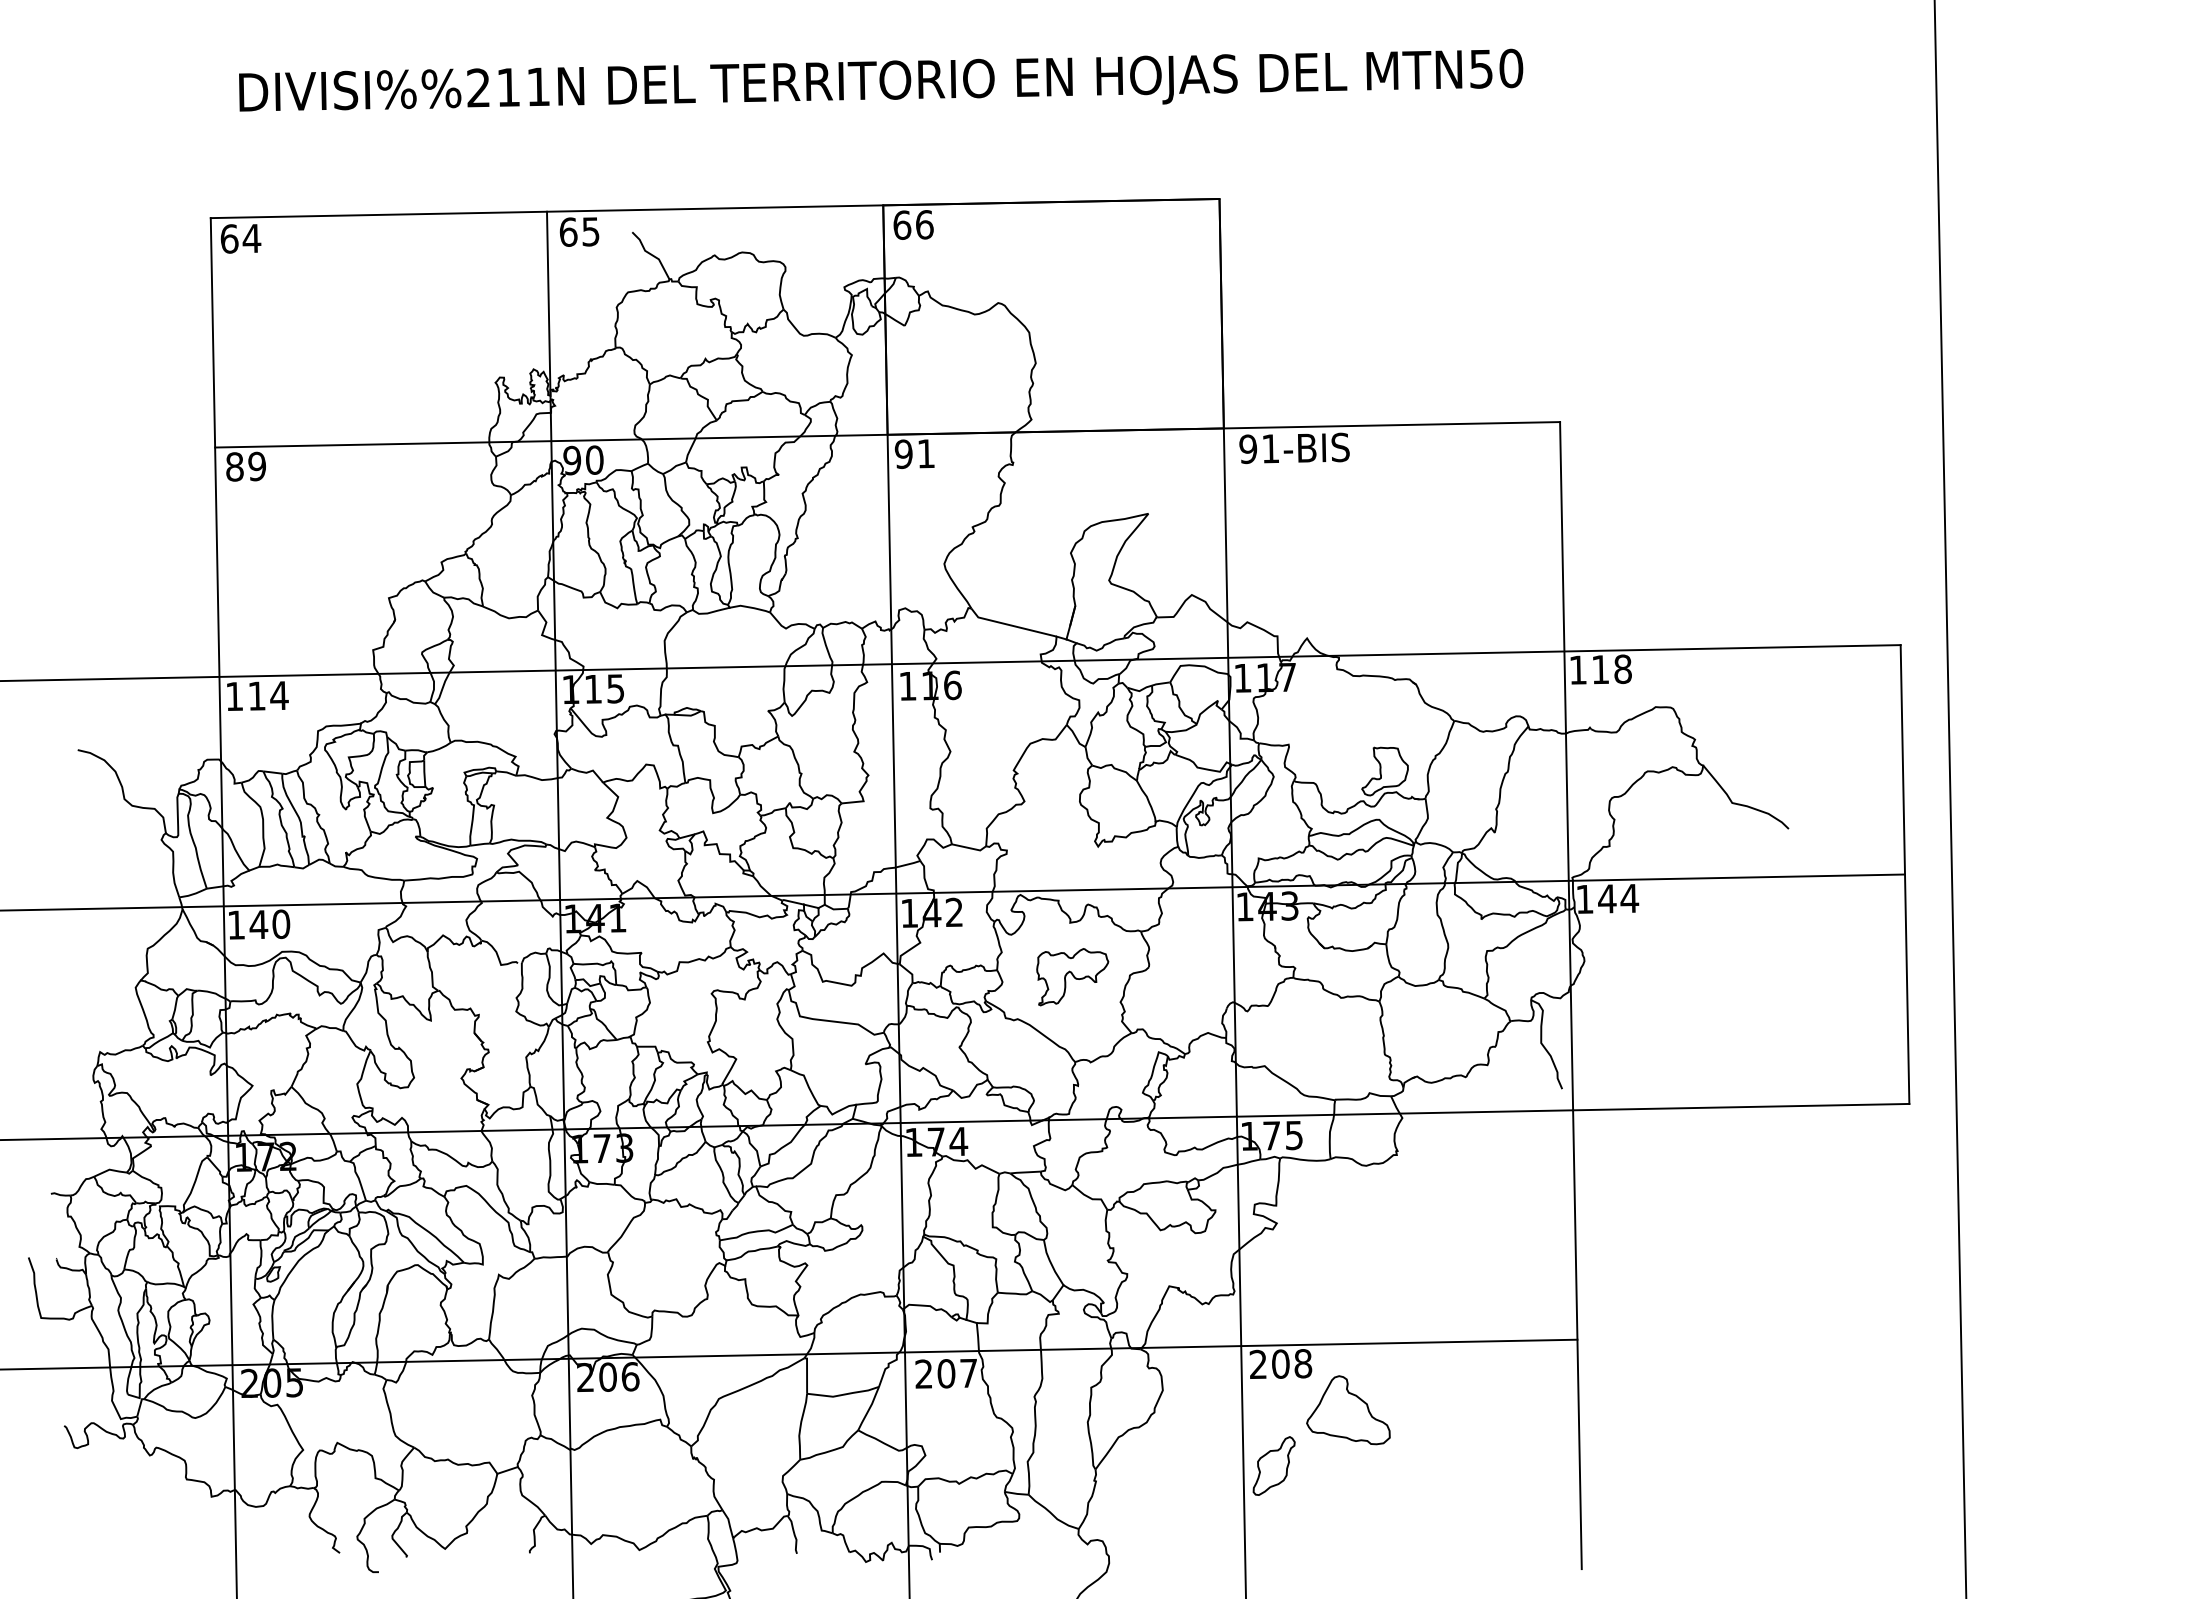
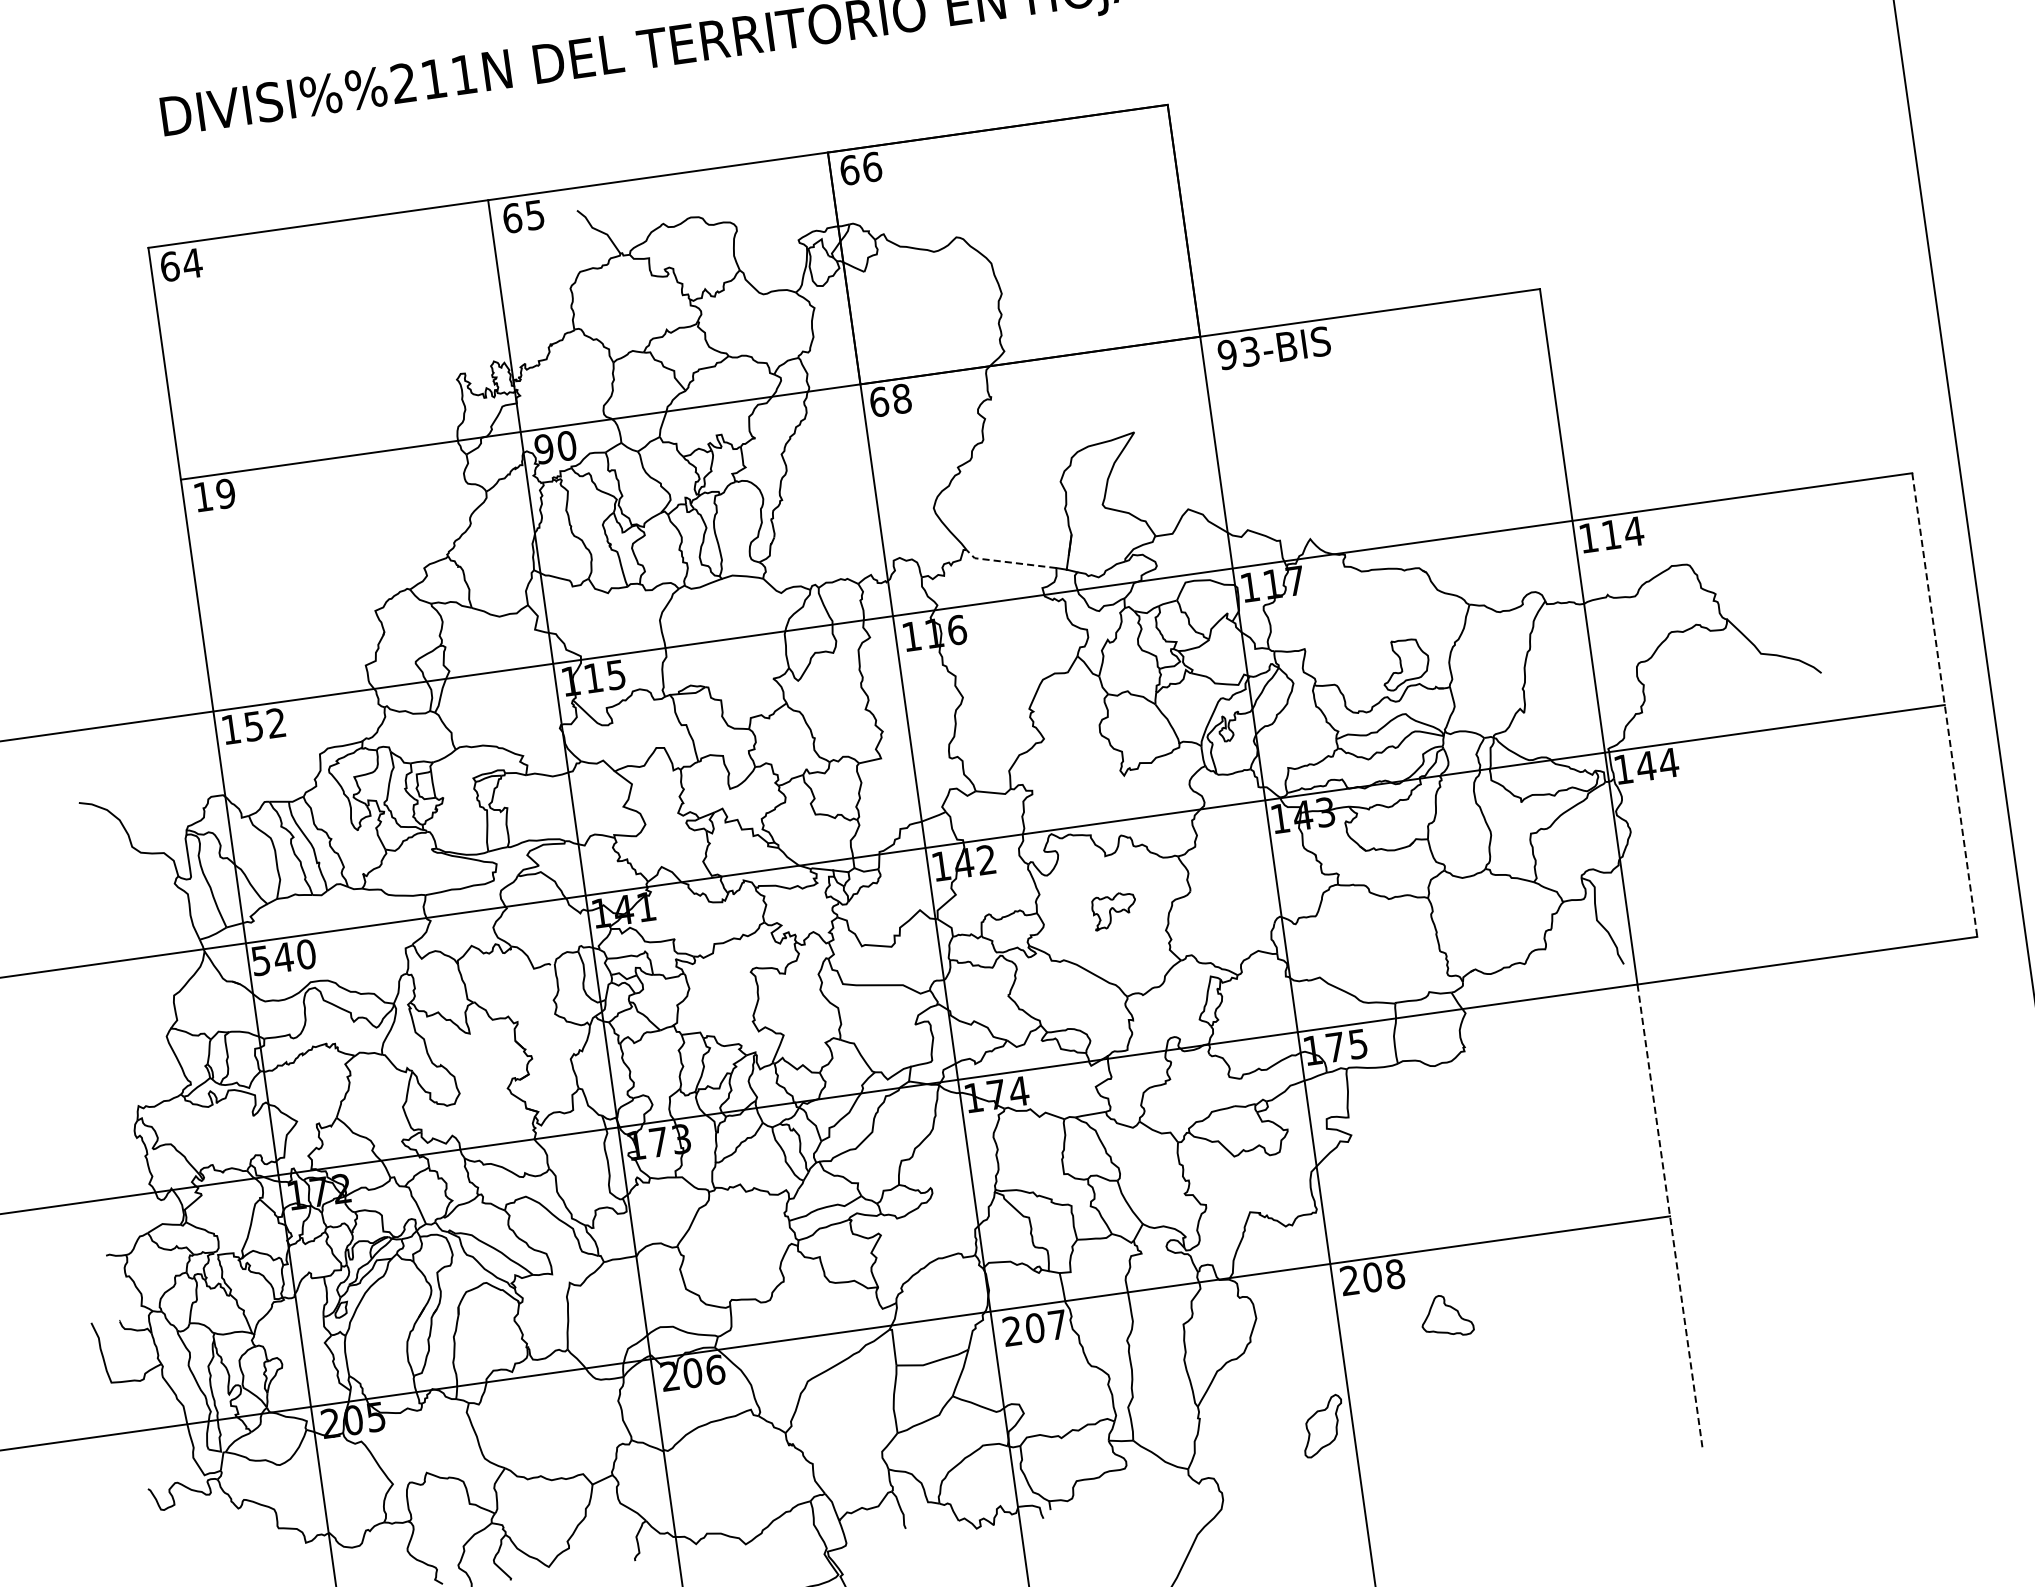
text: (1270, 448) -> (1249, 351), 91-BIS -> 93-BIS
text: (914, 454) -> (890, 401), 91 -> 68
text: (234, 466) -> (202, 496), 89 -> 19
line: (1011, 625) -> (1009, 562), solid -> dashed
text: (1622, 669) -> (1633, 532), 118 -> 114
text: (268, 695) -> (265, 724), 114 -> 152
line: (1905, 875) -> (1945, 705), solid -> dashed
text: (236, 924) -> (261, 960), 140 -> 540
part: (1072, 977) -> (1114, 911), size x0.6
line: (1577, 1340) -> (1670, 1217), solid -> dashed
part: (1348, 1410) -> (1446, 1316), size x0.6
part: (1273, 1465) -> (1322, 1425), moved

